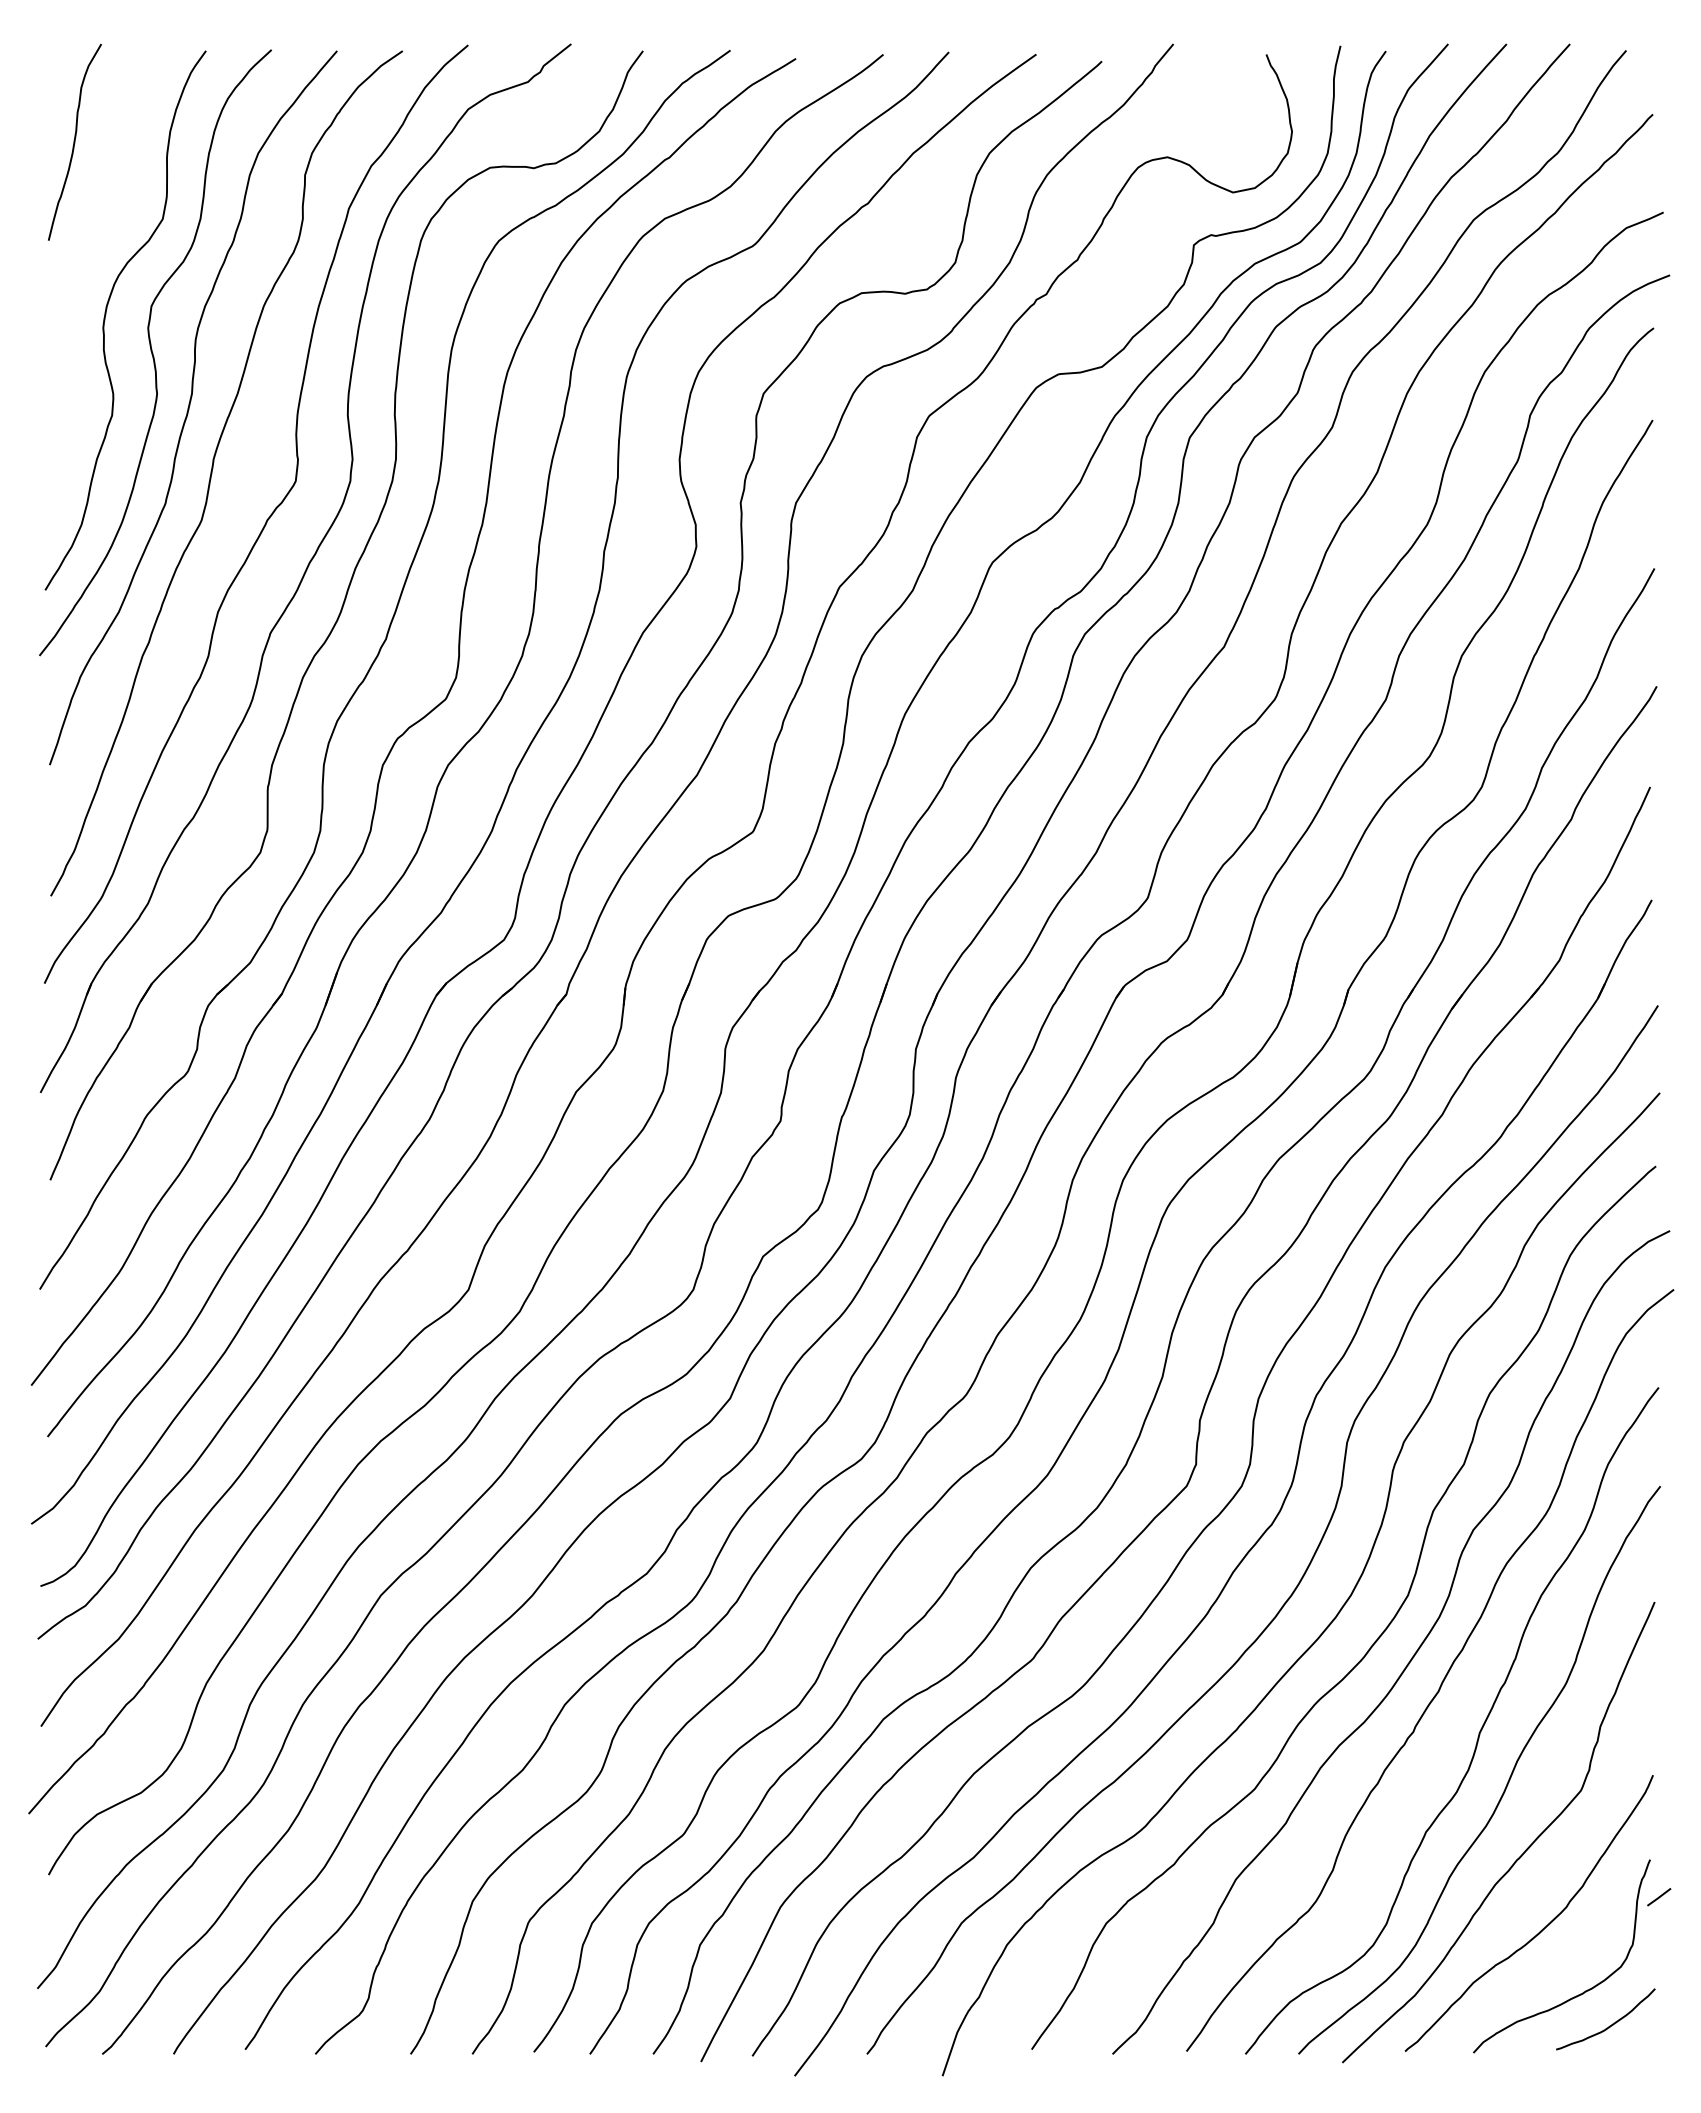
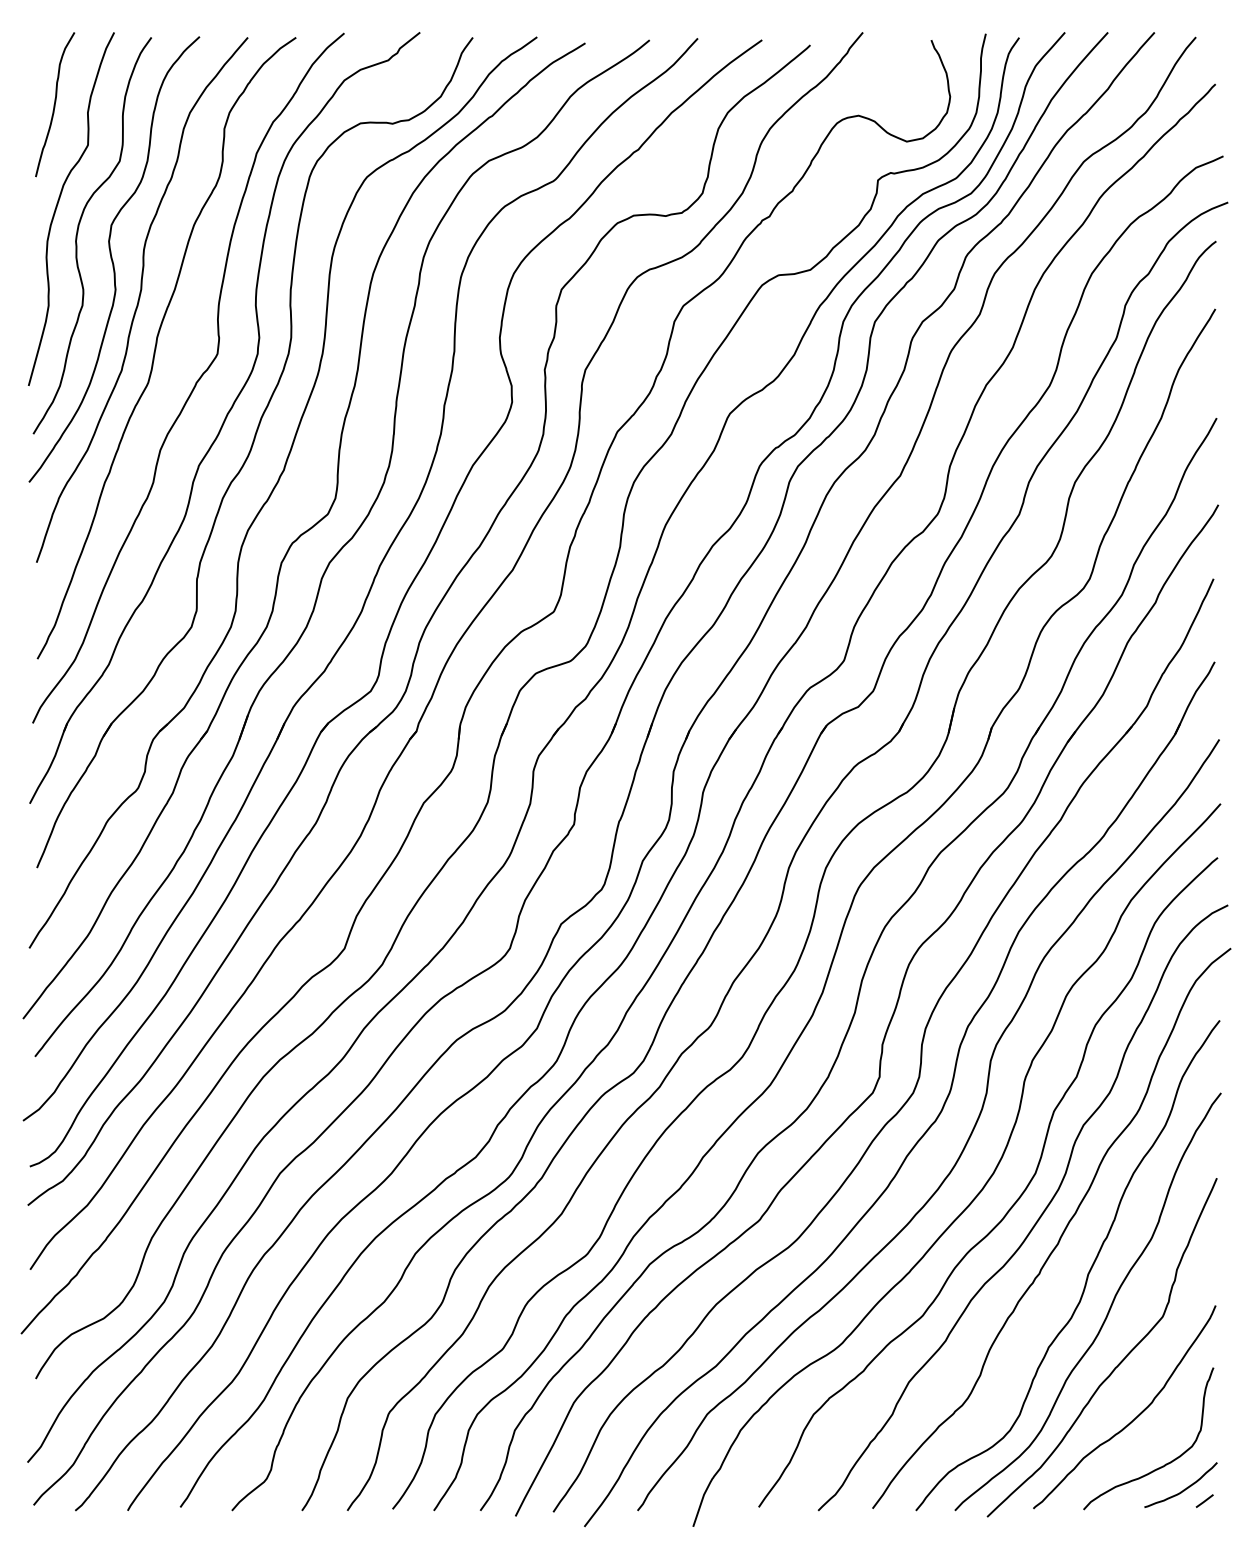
curve: (79, 276) -> (58, 203), added
line: (1659, 1897) -> (1204, 1501), moved

